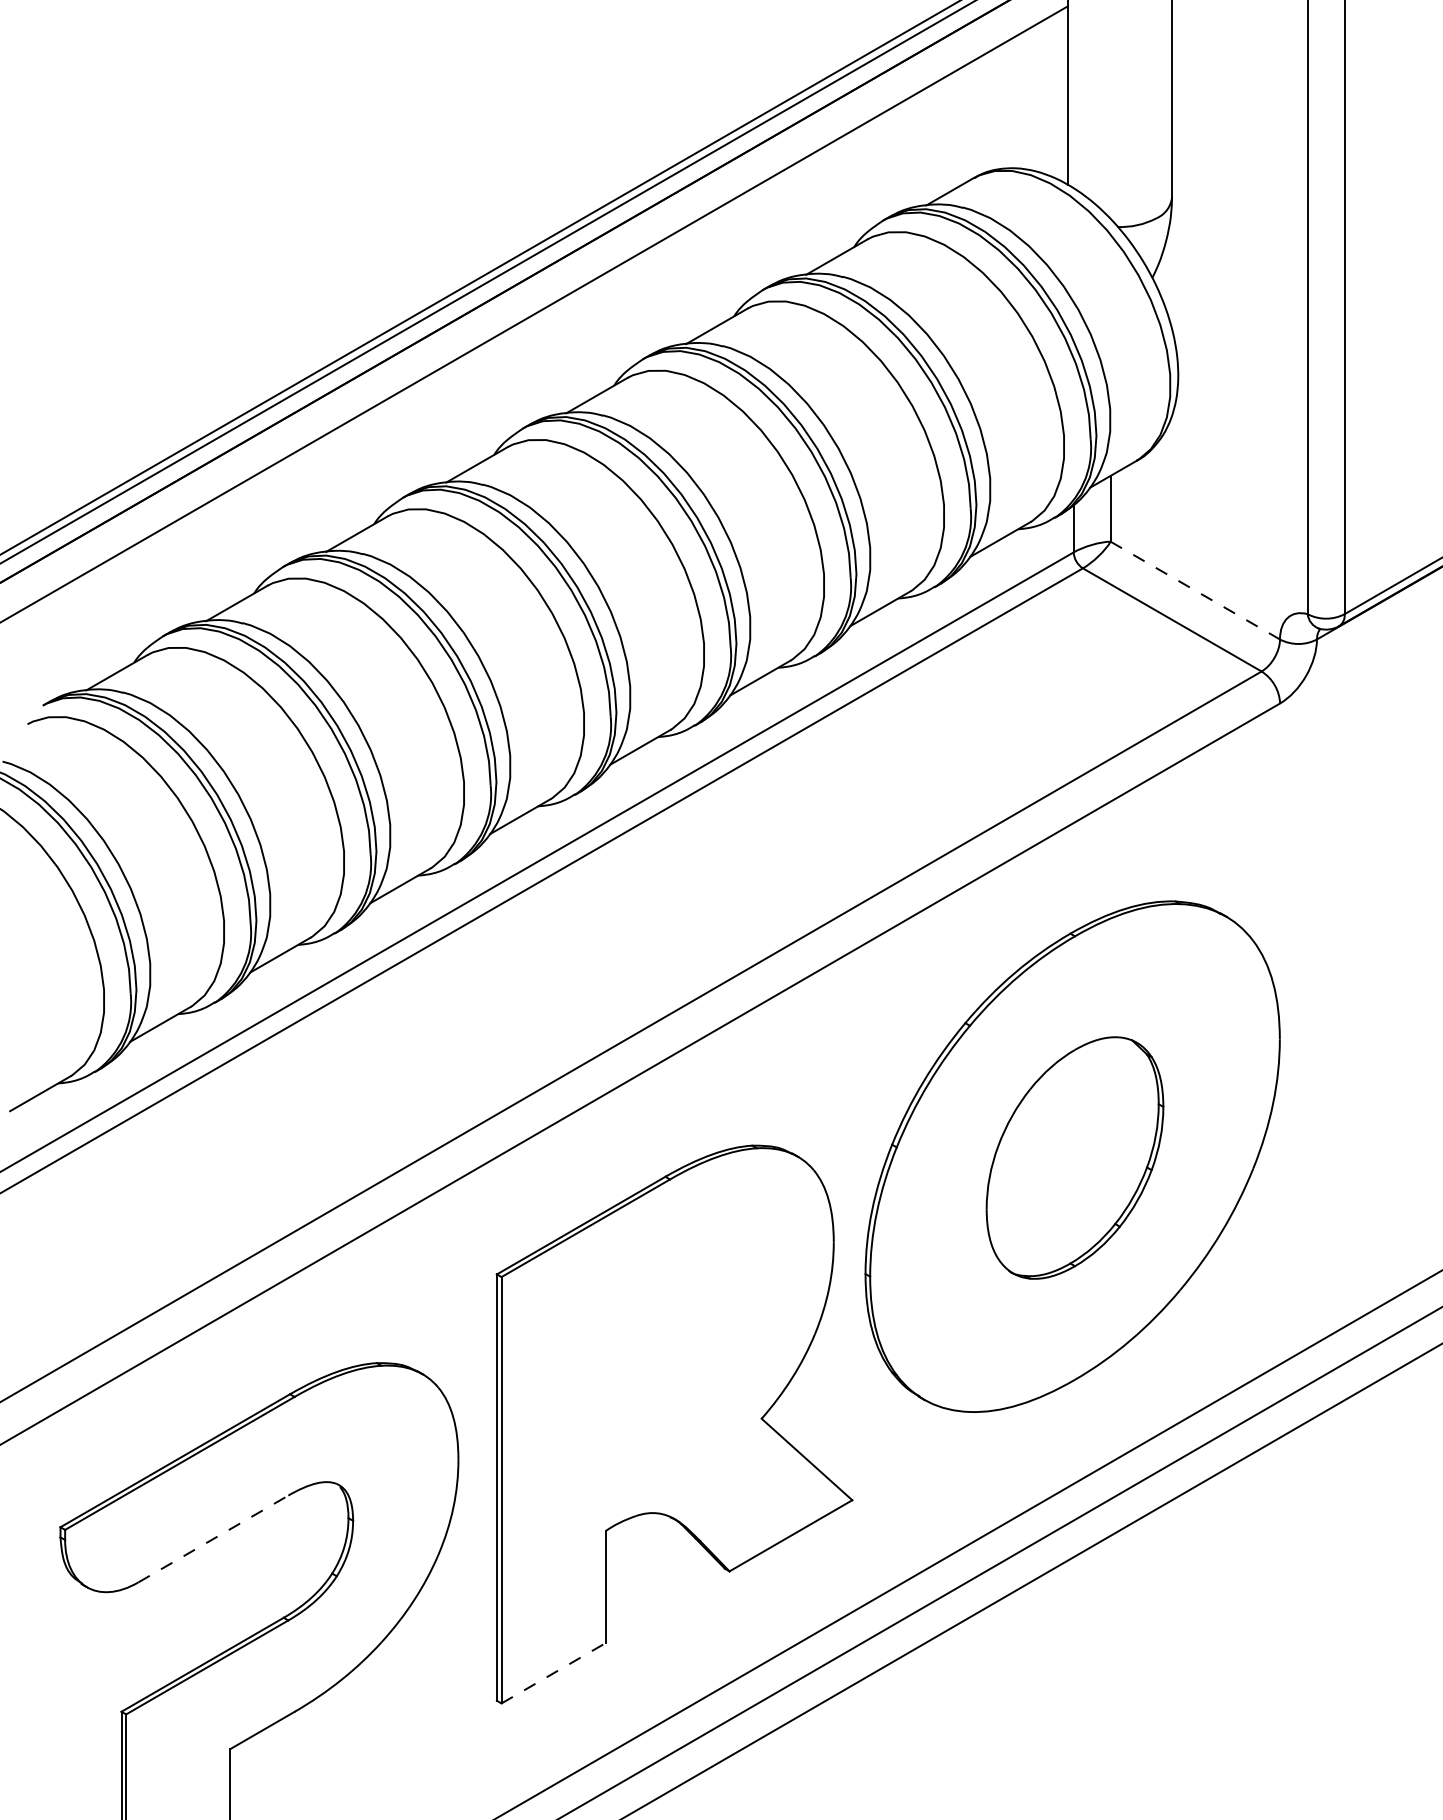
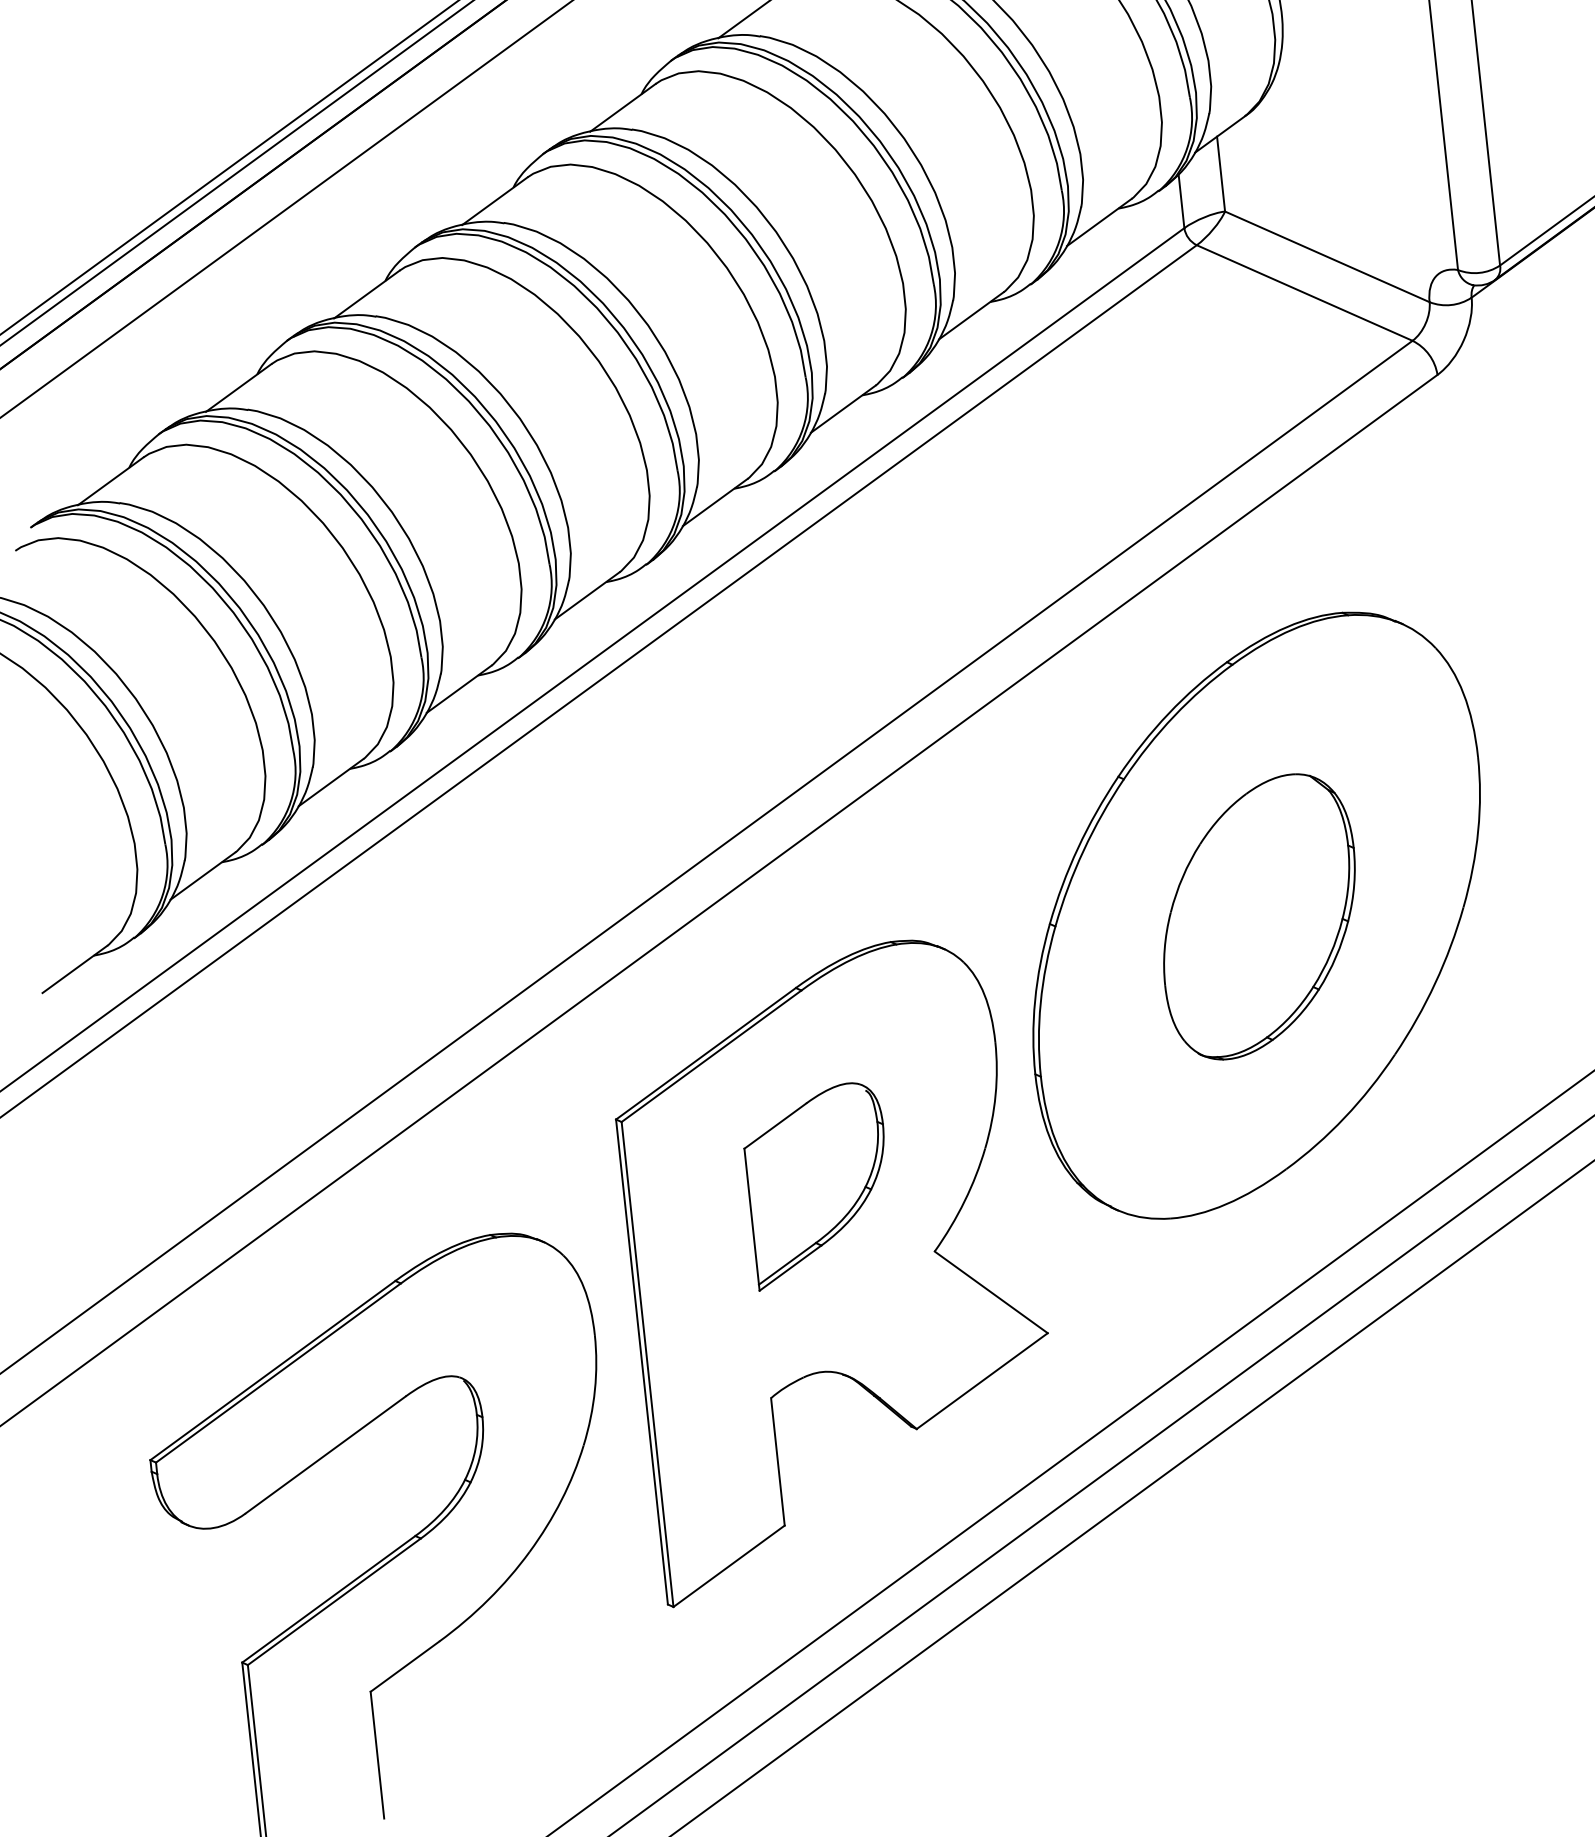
line: (1195, 590) -> (1327, 256), dashed -> solid
part: (666, 1350) -> (818, 1185), added
line: (213, 1538) -> (325, 1454), dashed -> solid
line: (554, 1673) -> (730, 1566), dashed -> solid

